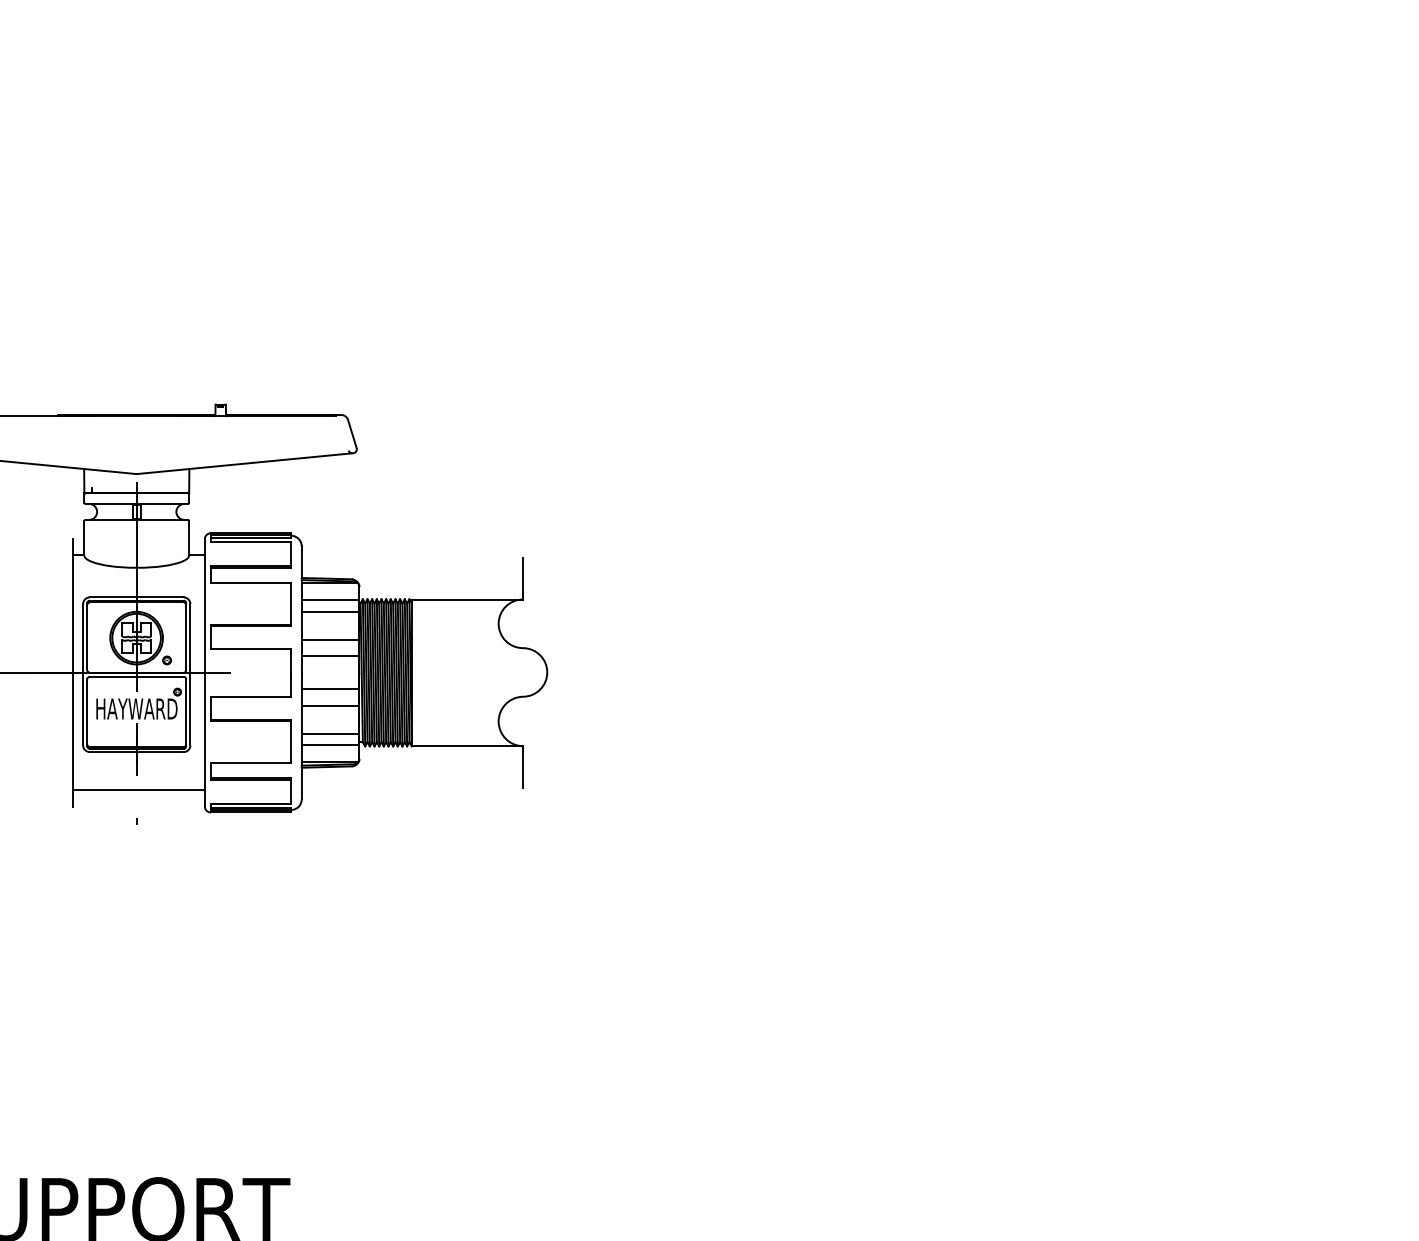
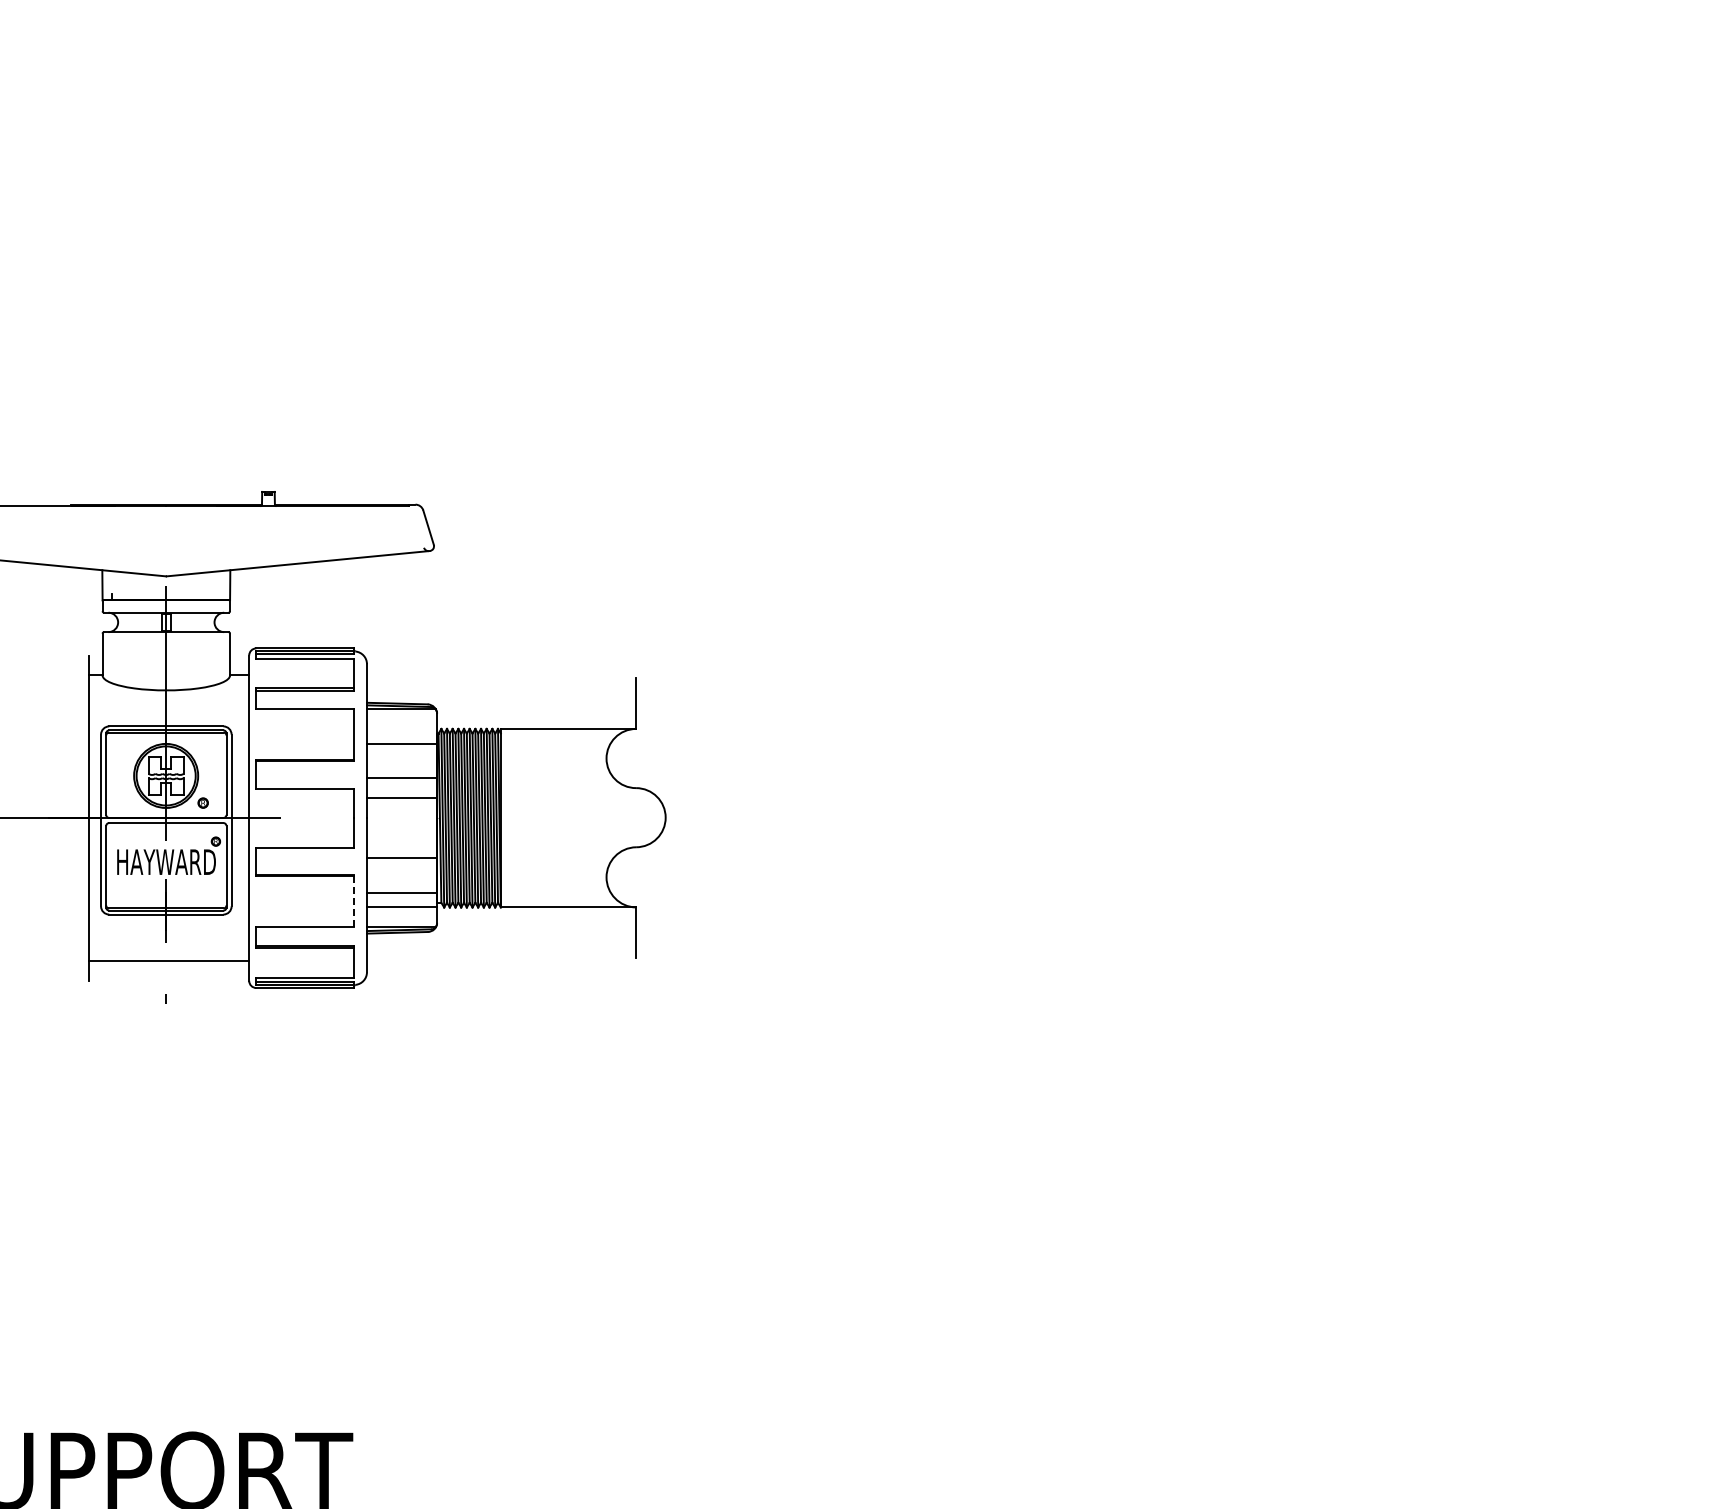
line: (330, 599) -> (402, 729), removed
line: (330, 689) -> (402, 838), removed
line: (291, 740) -> (354, 900), solid -> dashed

